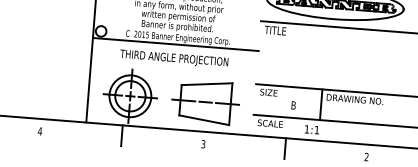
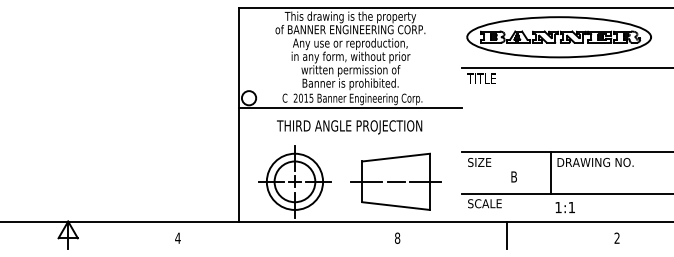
text: (311, 129) -> (564, 207), moved
line: (121, 135) -> (287, 235), removed
text: (203, 143) -> (397, 237), 3 -> 8

